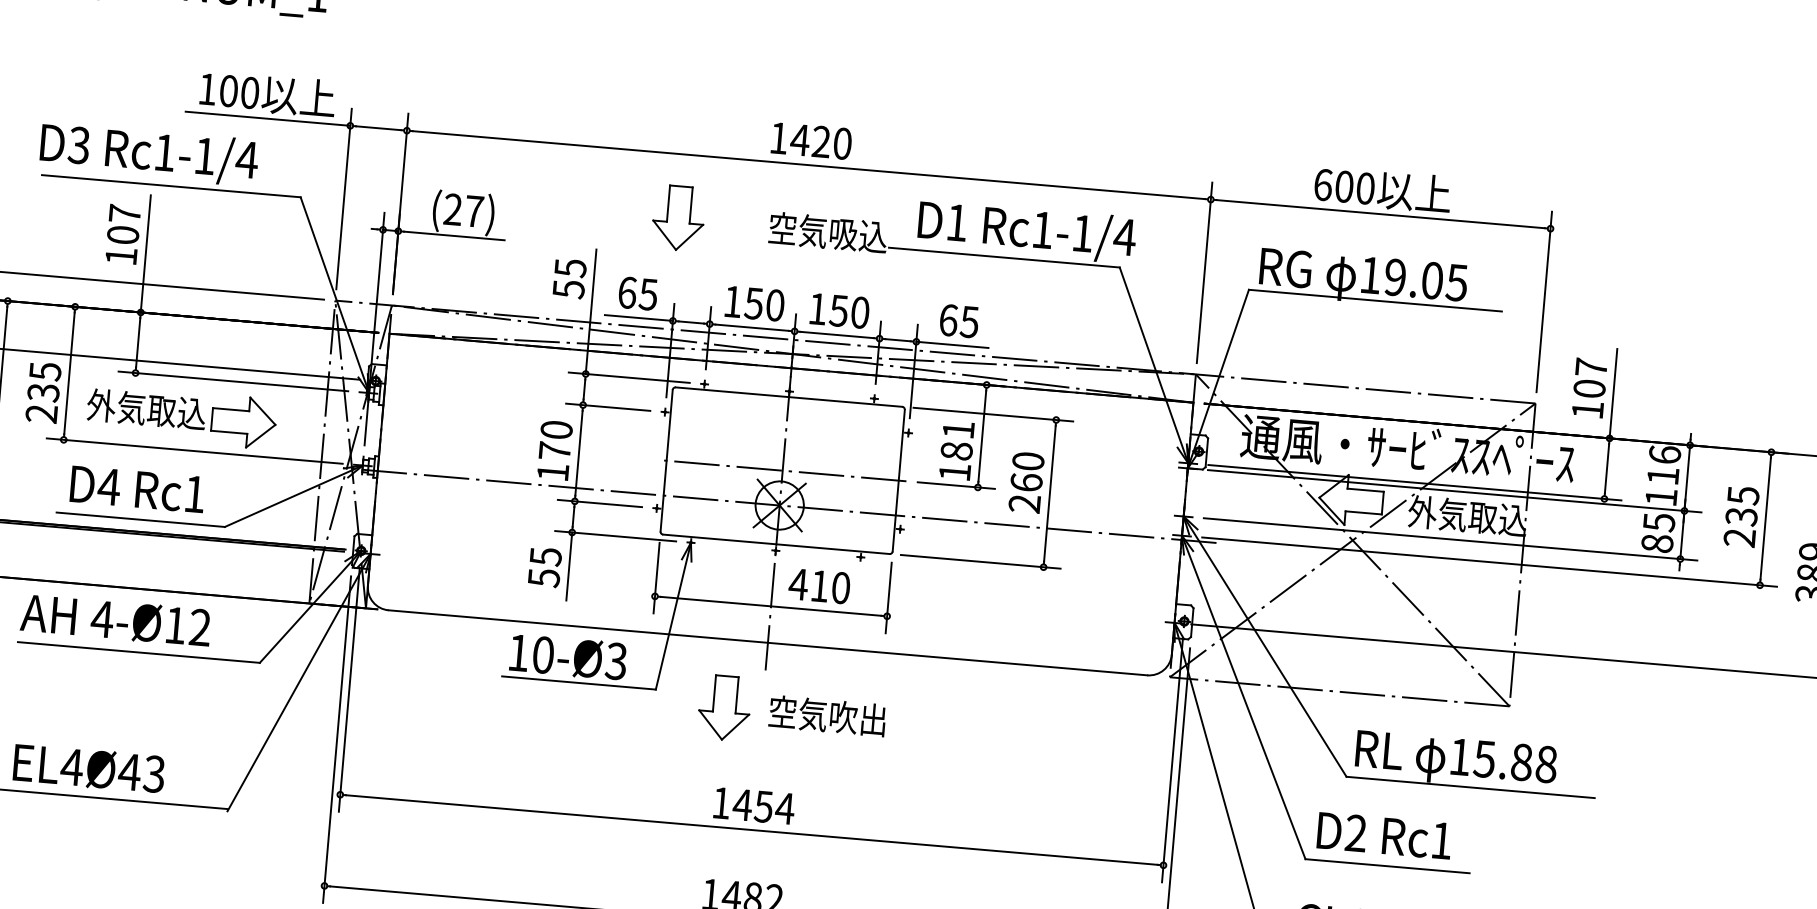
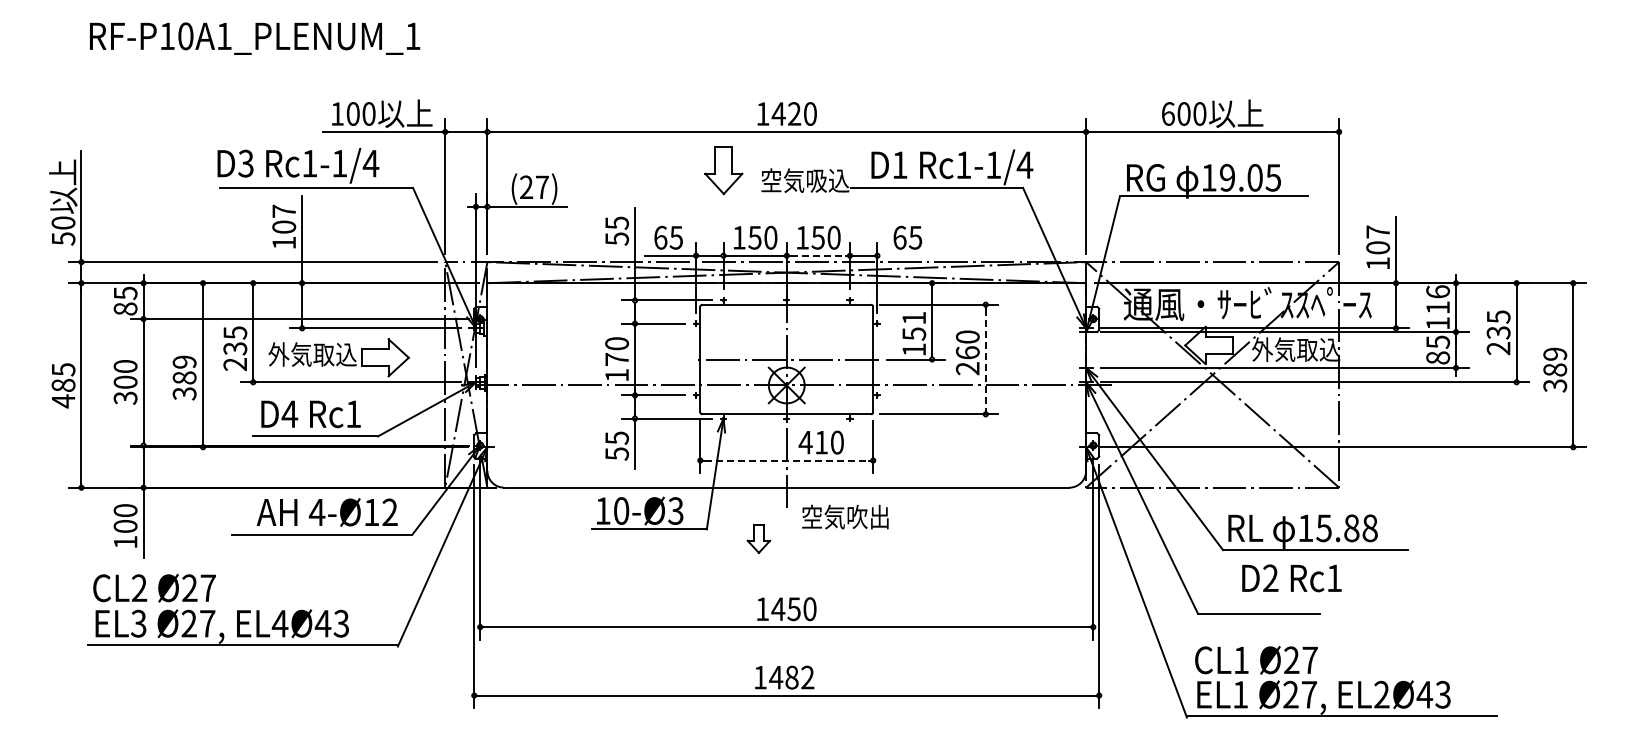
part: (678, 218) -> (723, 170), moved
line: (837, 334) -> (818, 255), solid -> dashed
line: (952, 344) -> (904, 255), removed
text: (957, 450) -> (914, 333), 181 -> 151
line: (1049, 493) -> (985, 359), solid -> dashed
line: (772, 606) -> (787, 460), solid -> dashed
text: (114, 620) -> (326, 512), moved
part: (724, 707) -> (758, 538), size x0.6
text: (827, 715) -> (845, 516), moved
text: (784, 808) -> (809, 609), 1454 -> 1450
text: (1384, 836) -> (1291, 578), moved

